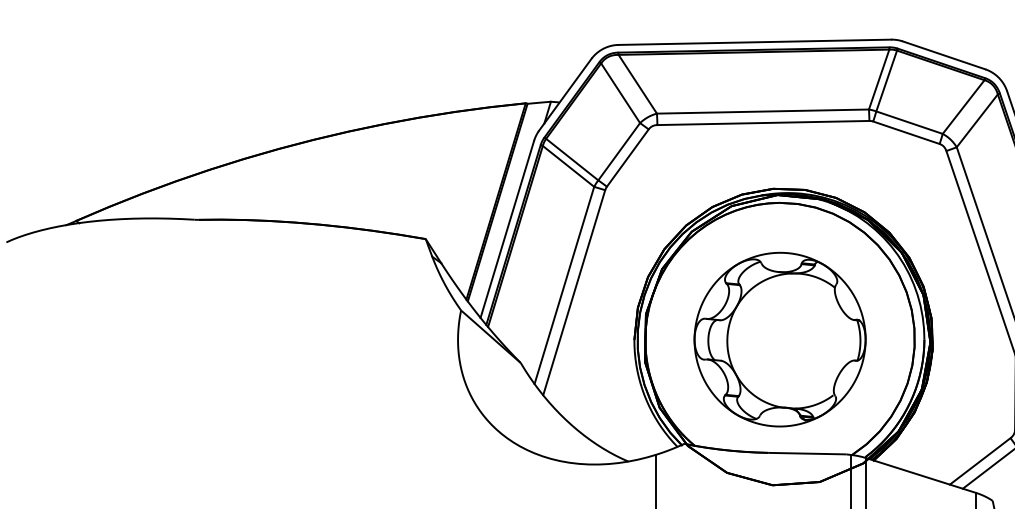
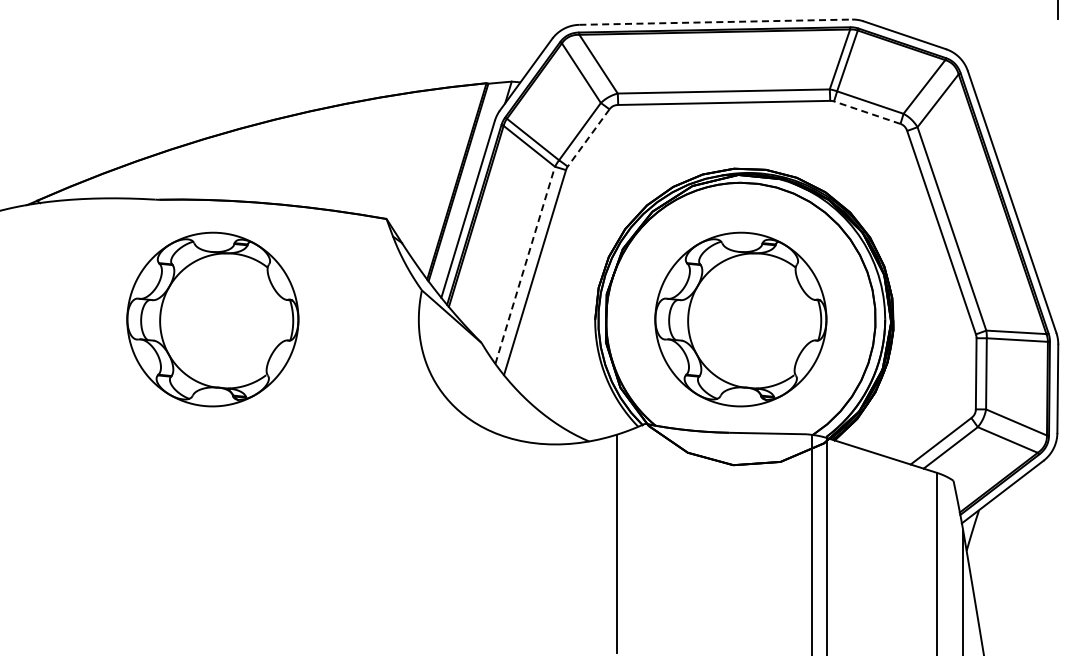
line: (755, 42) -> (716, 22), solid -> dashed
line: (905, 132) -> (866, 112), solid -> dashed
line: (627, 158) -> (588, 138), solid -> dashed
line: (564, 284) -> (525, 264), solid -> dashed
part: (251, 339) -> (212, 319), added

